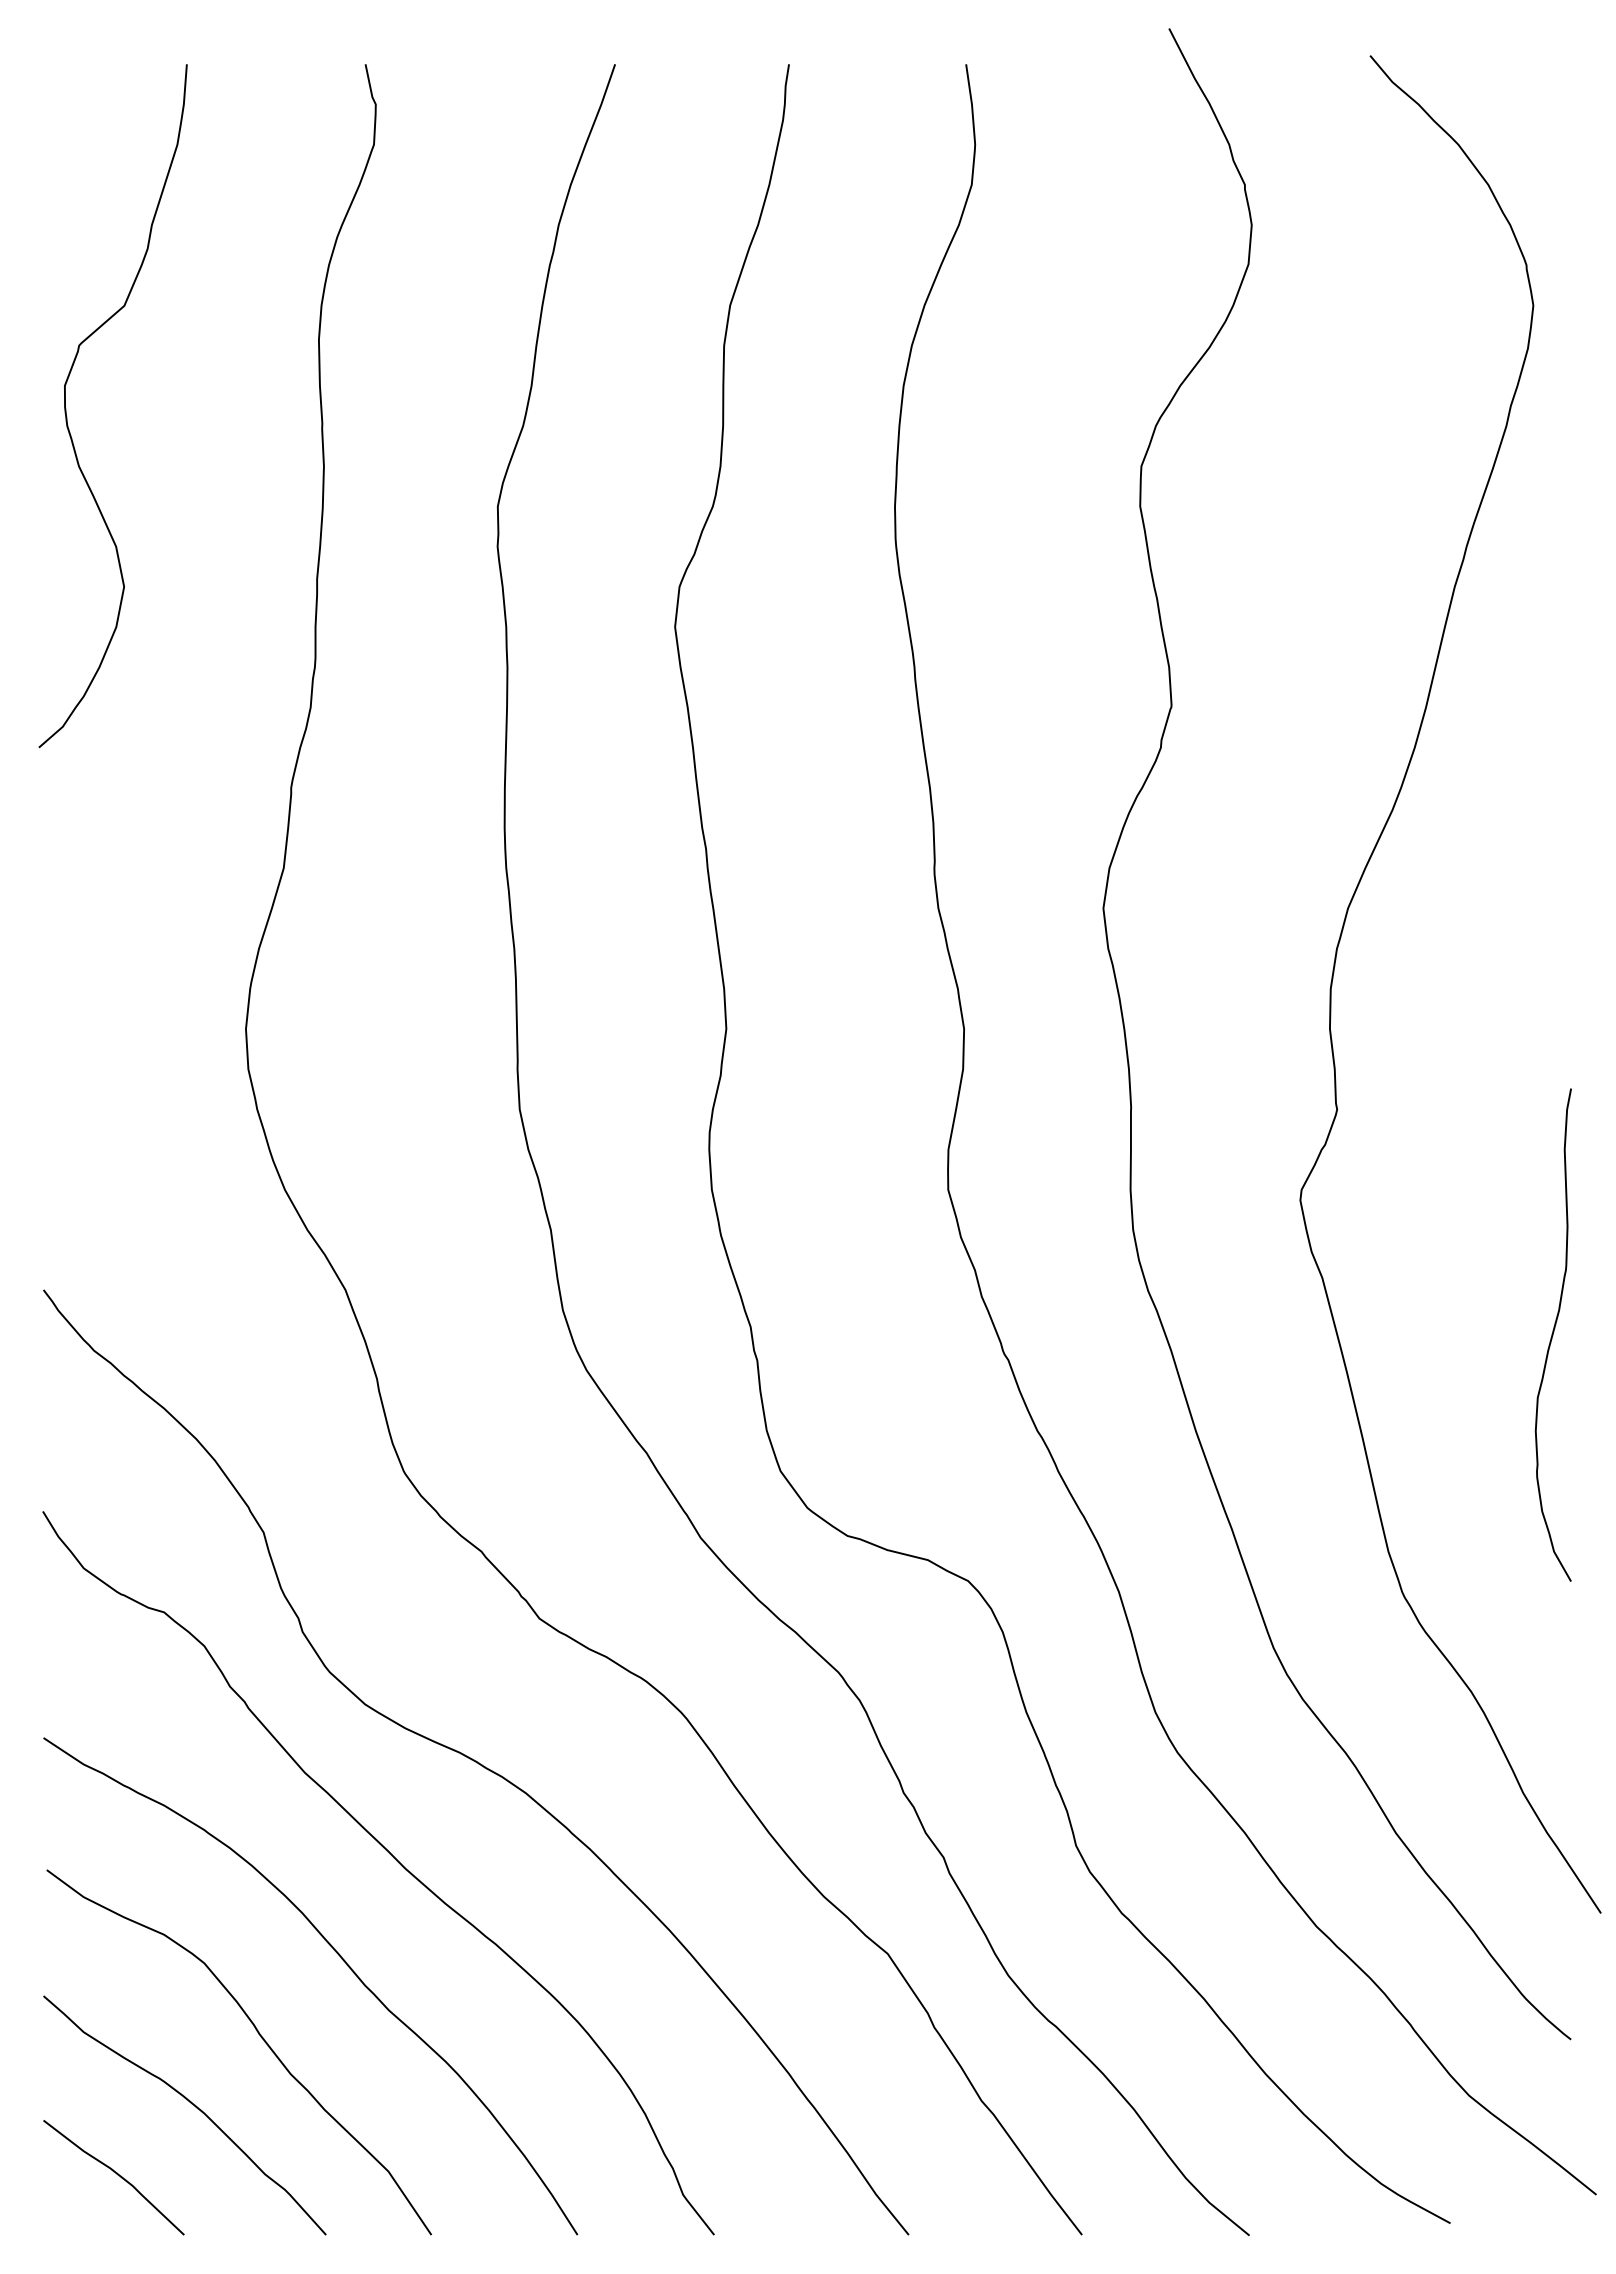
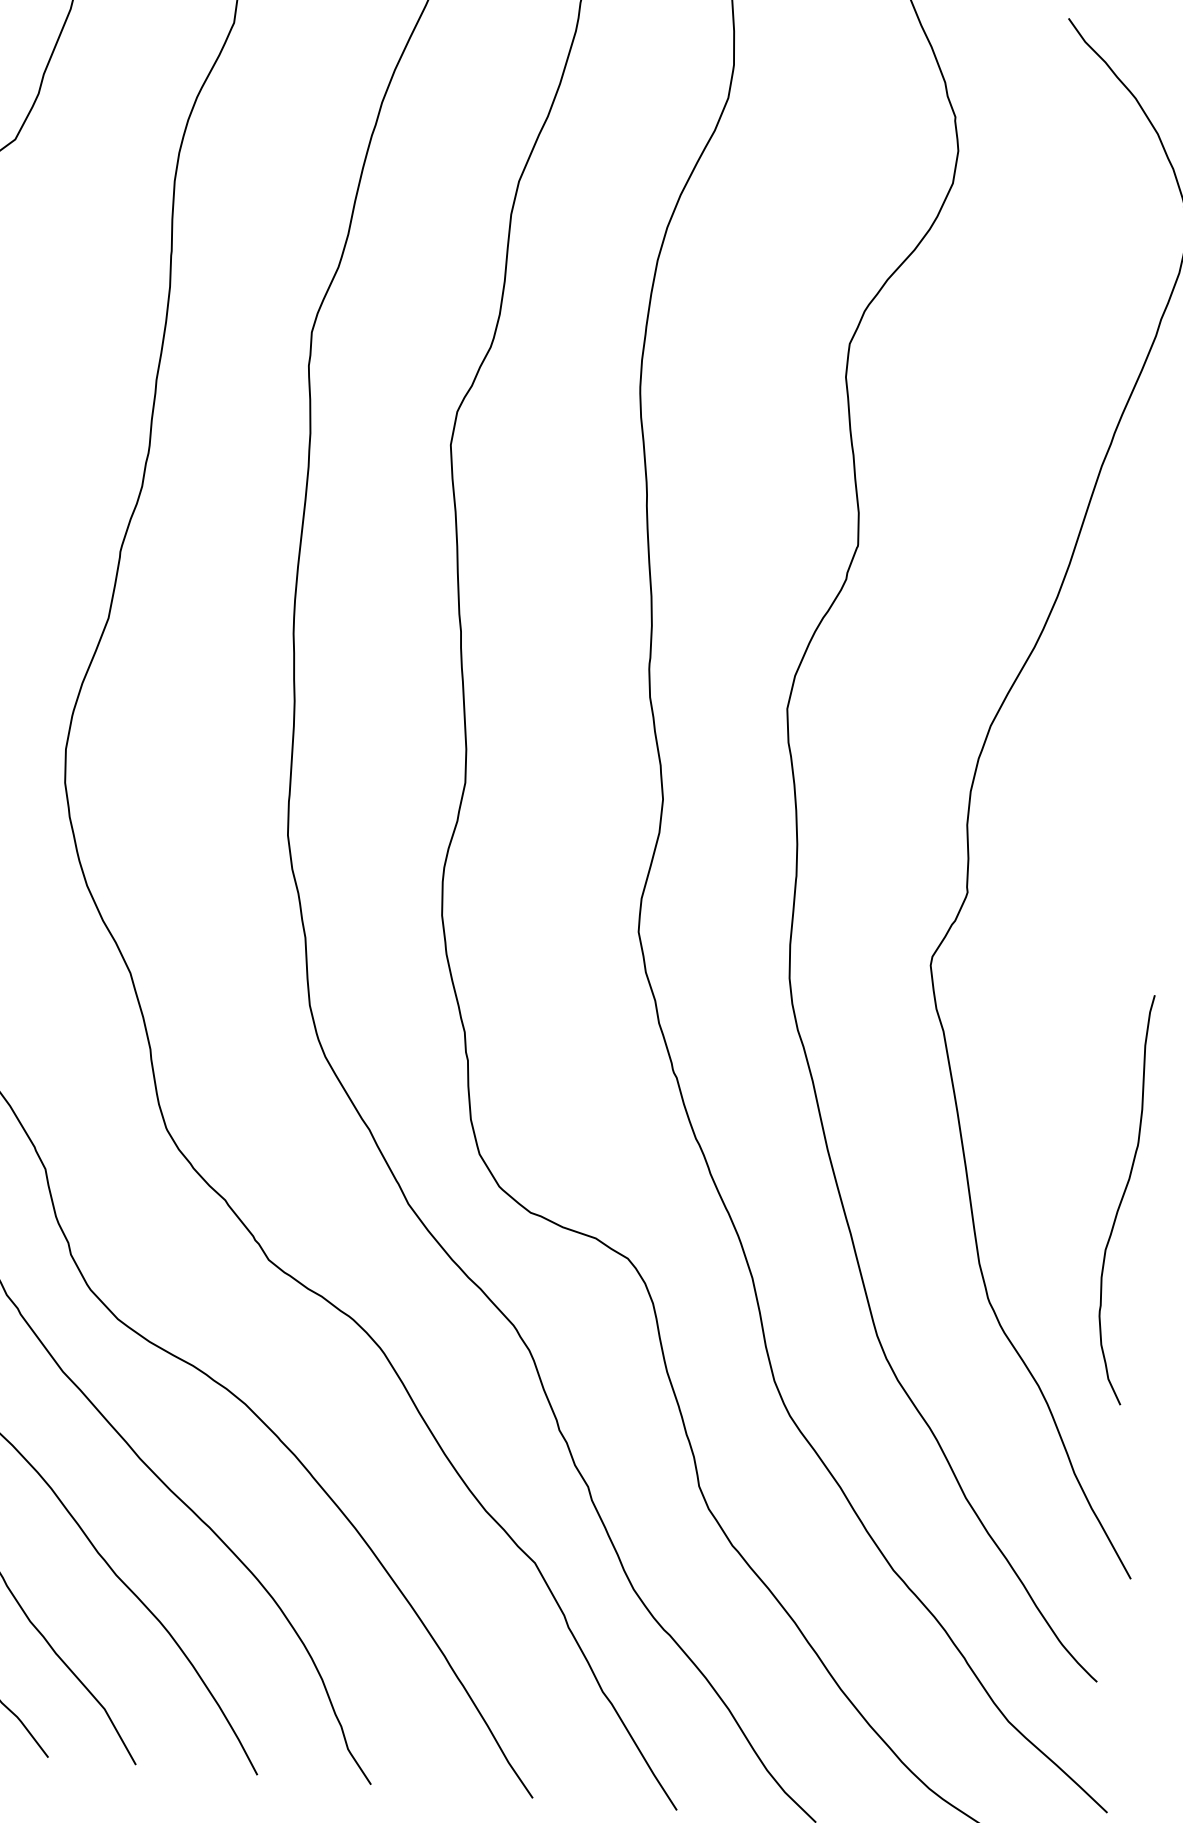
curve: (1552, 1334) -> (1122, 1198), moved

